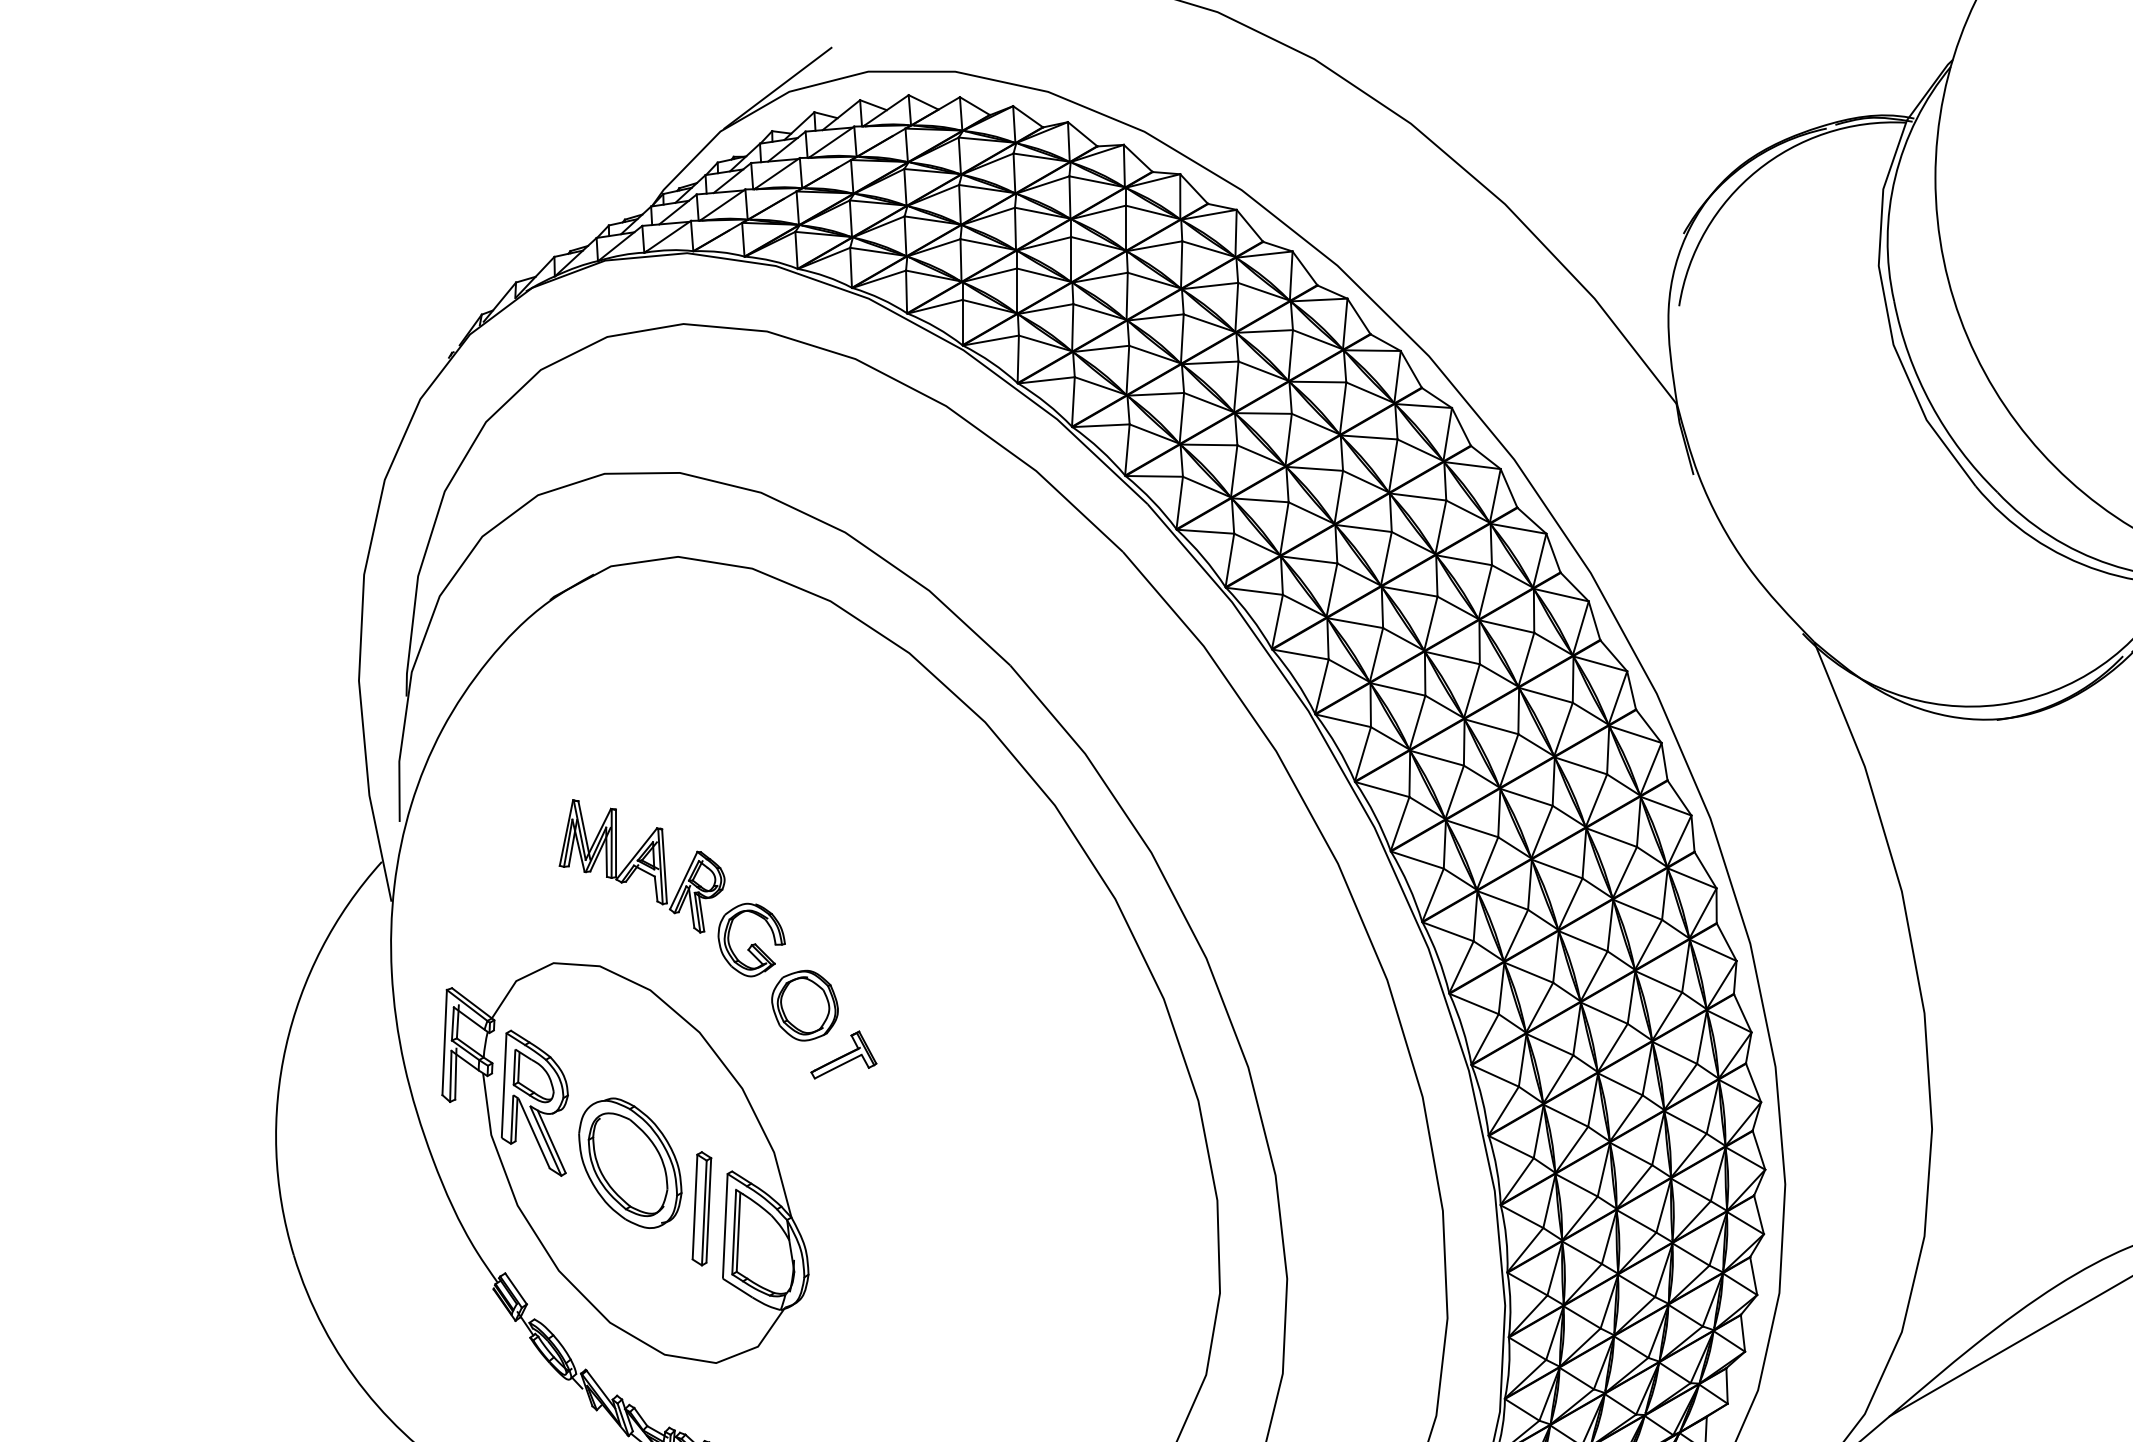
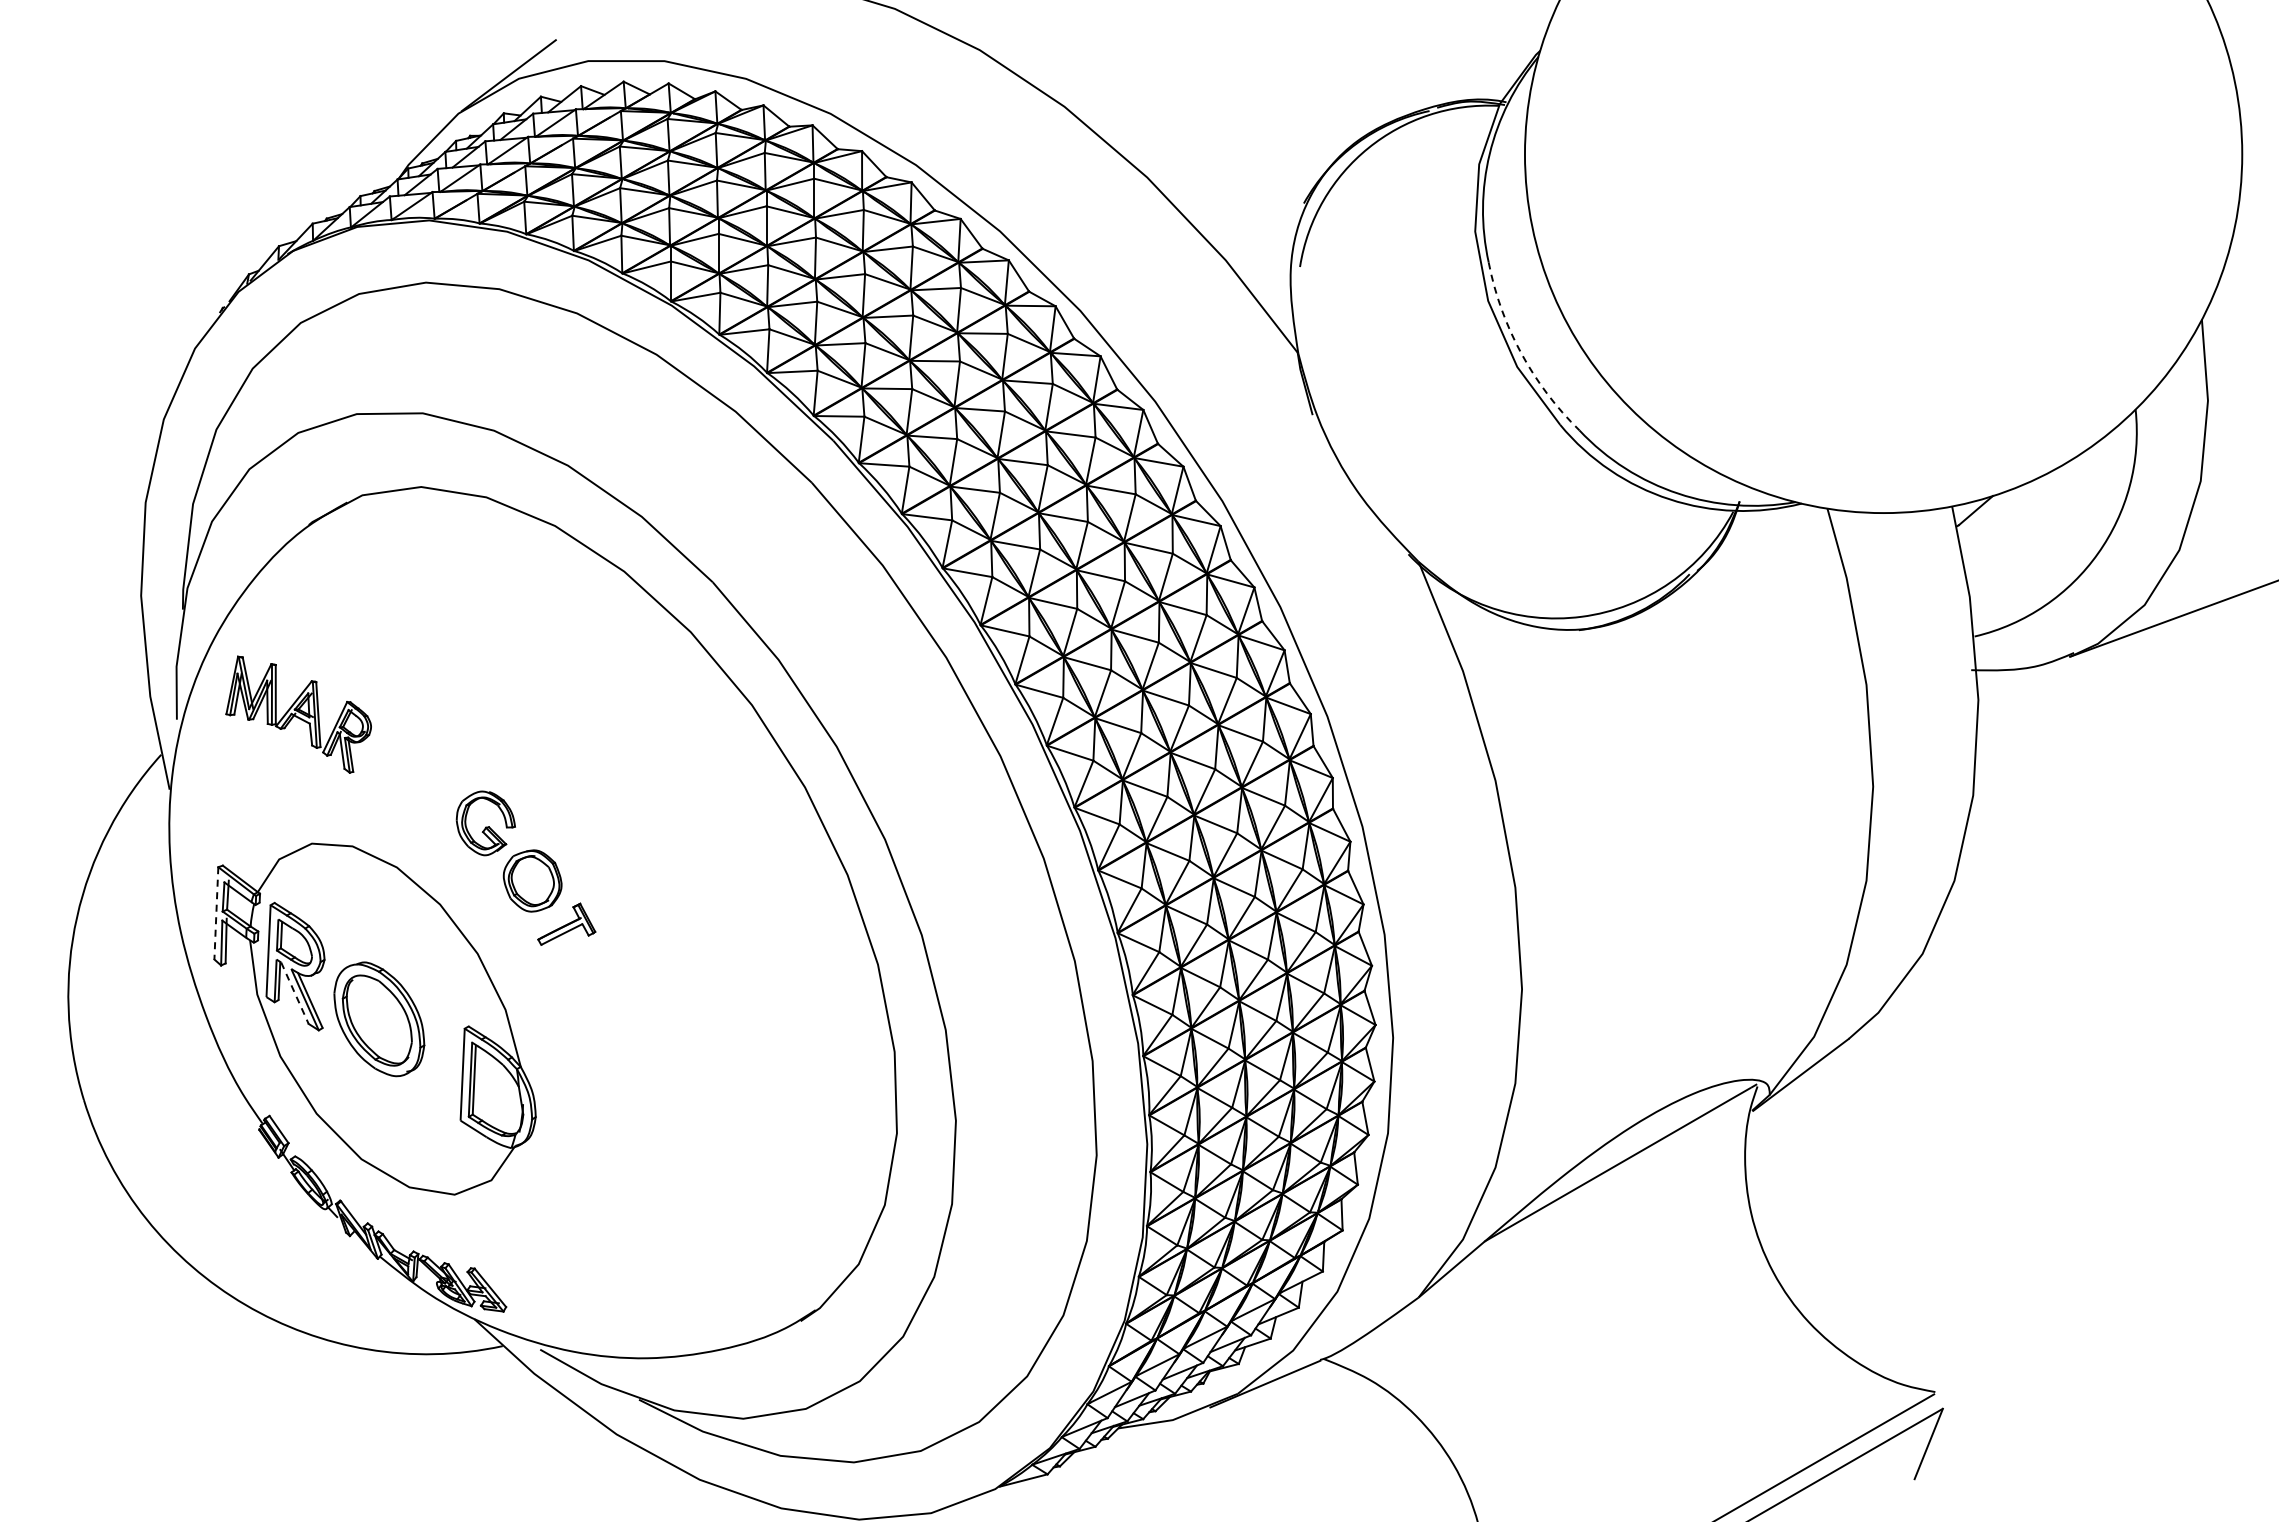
arc: (1931, 404) -> (1521, 353), solid -> dashed
part: (641, 866) -> (298, 714), moved
line: (444, 1042) -> (216, 913), solid -> dashed
line: (534, 1134) -> (295, 994), solid -> dashed
part: (702, 1209) -> (442, 1059), removed

